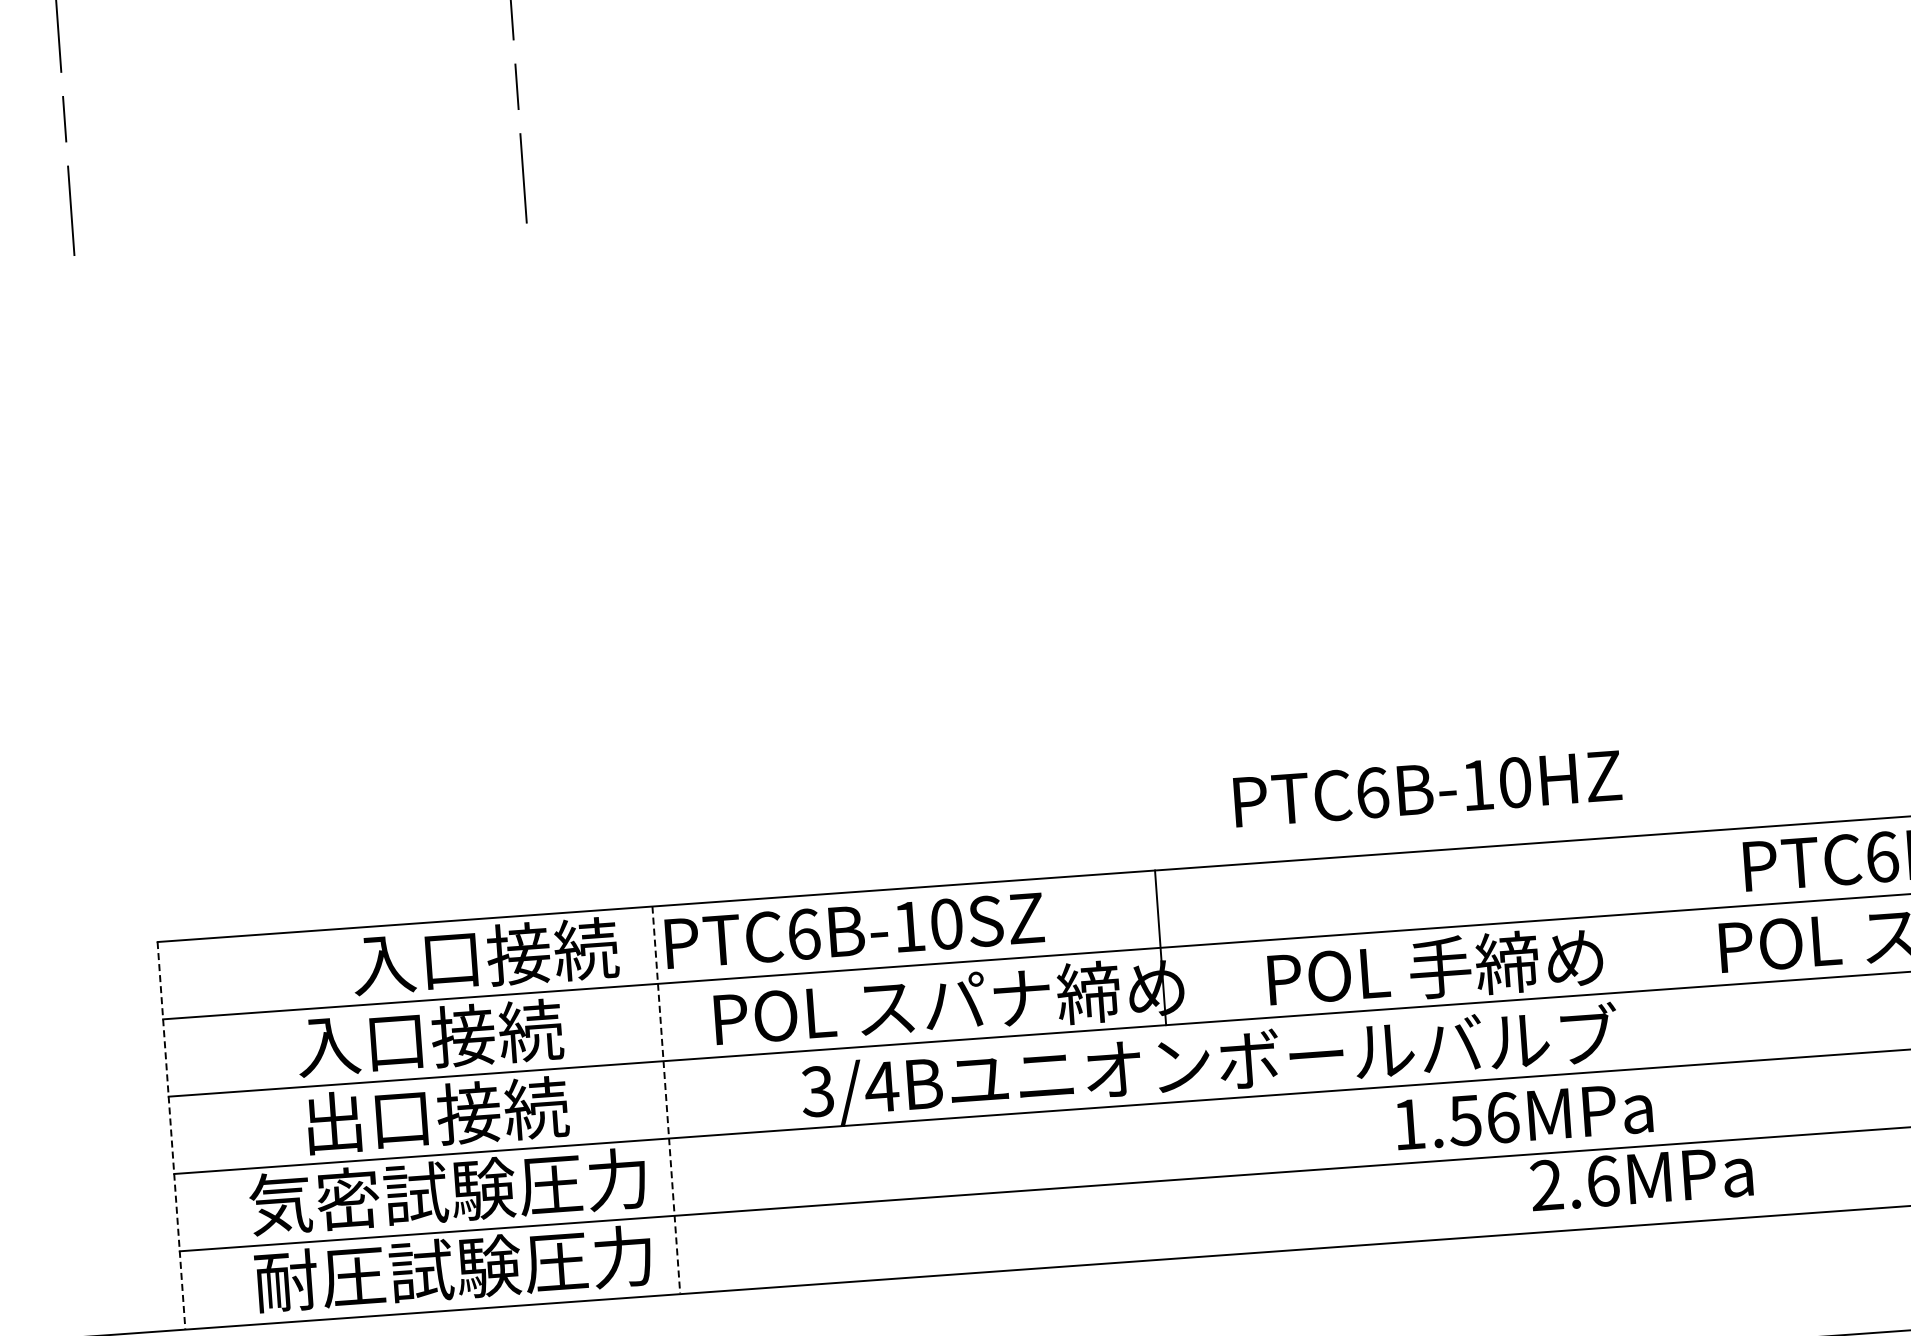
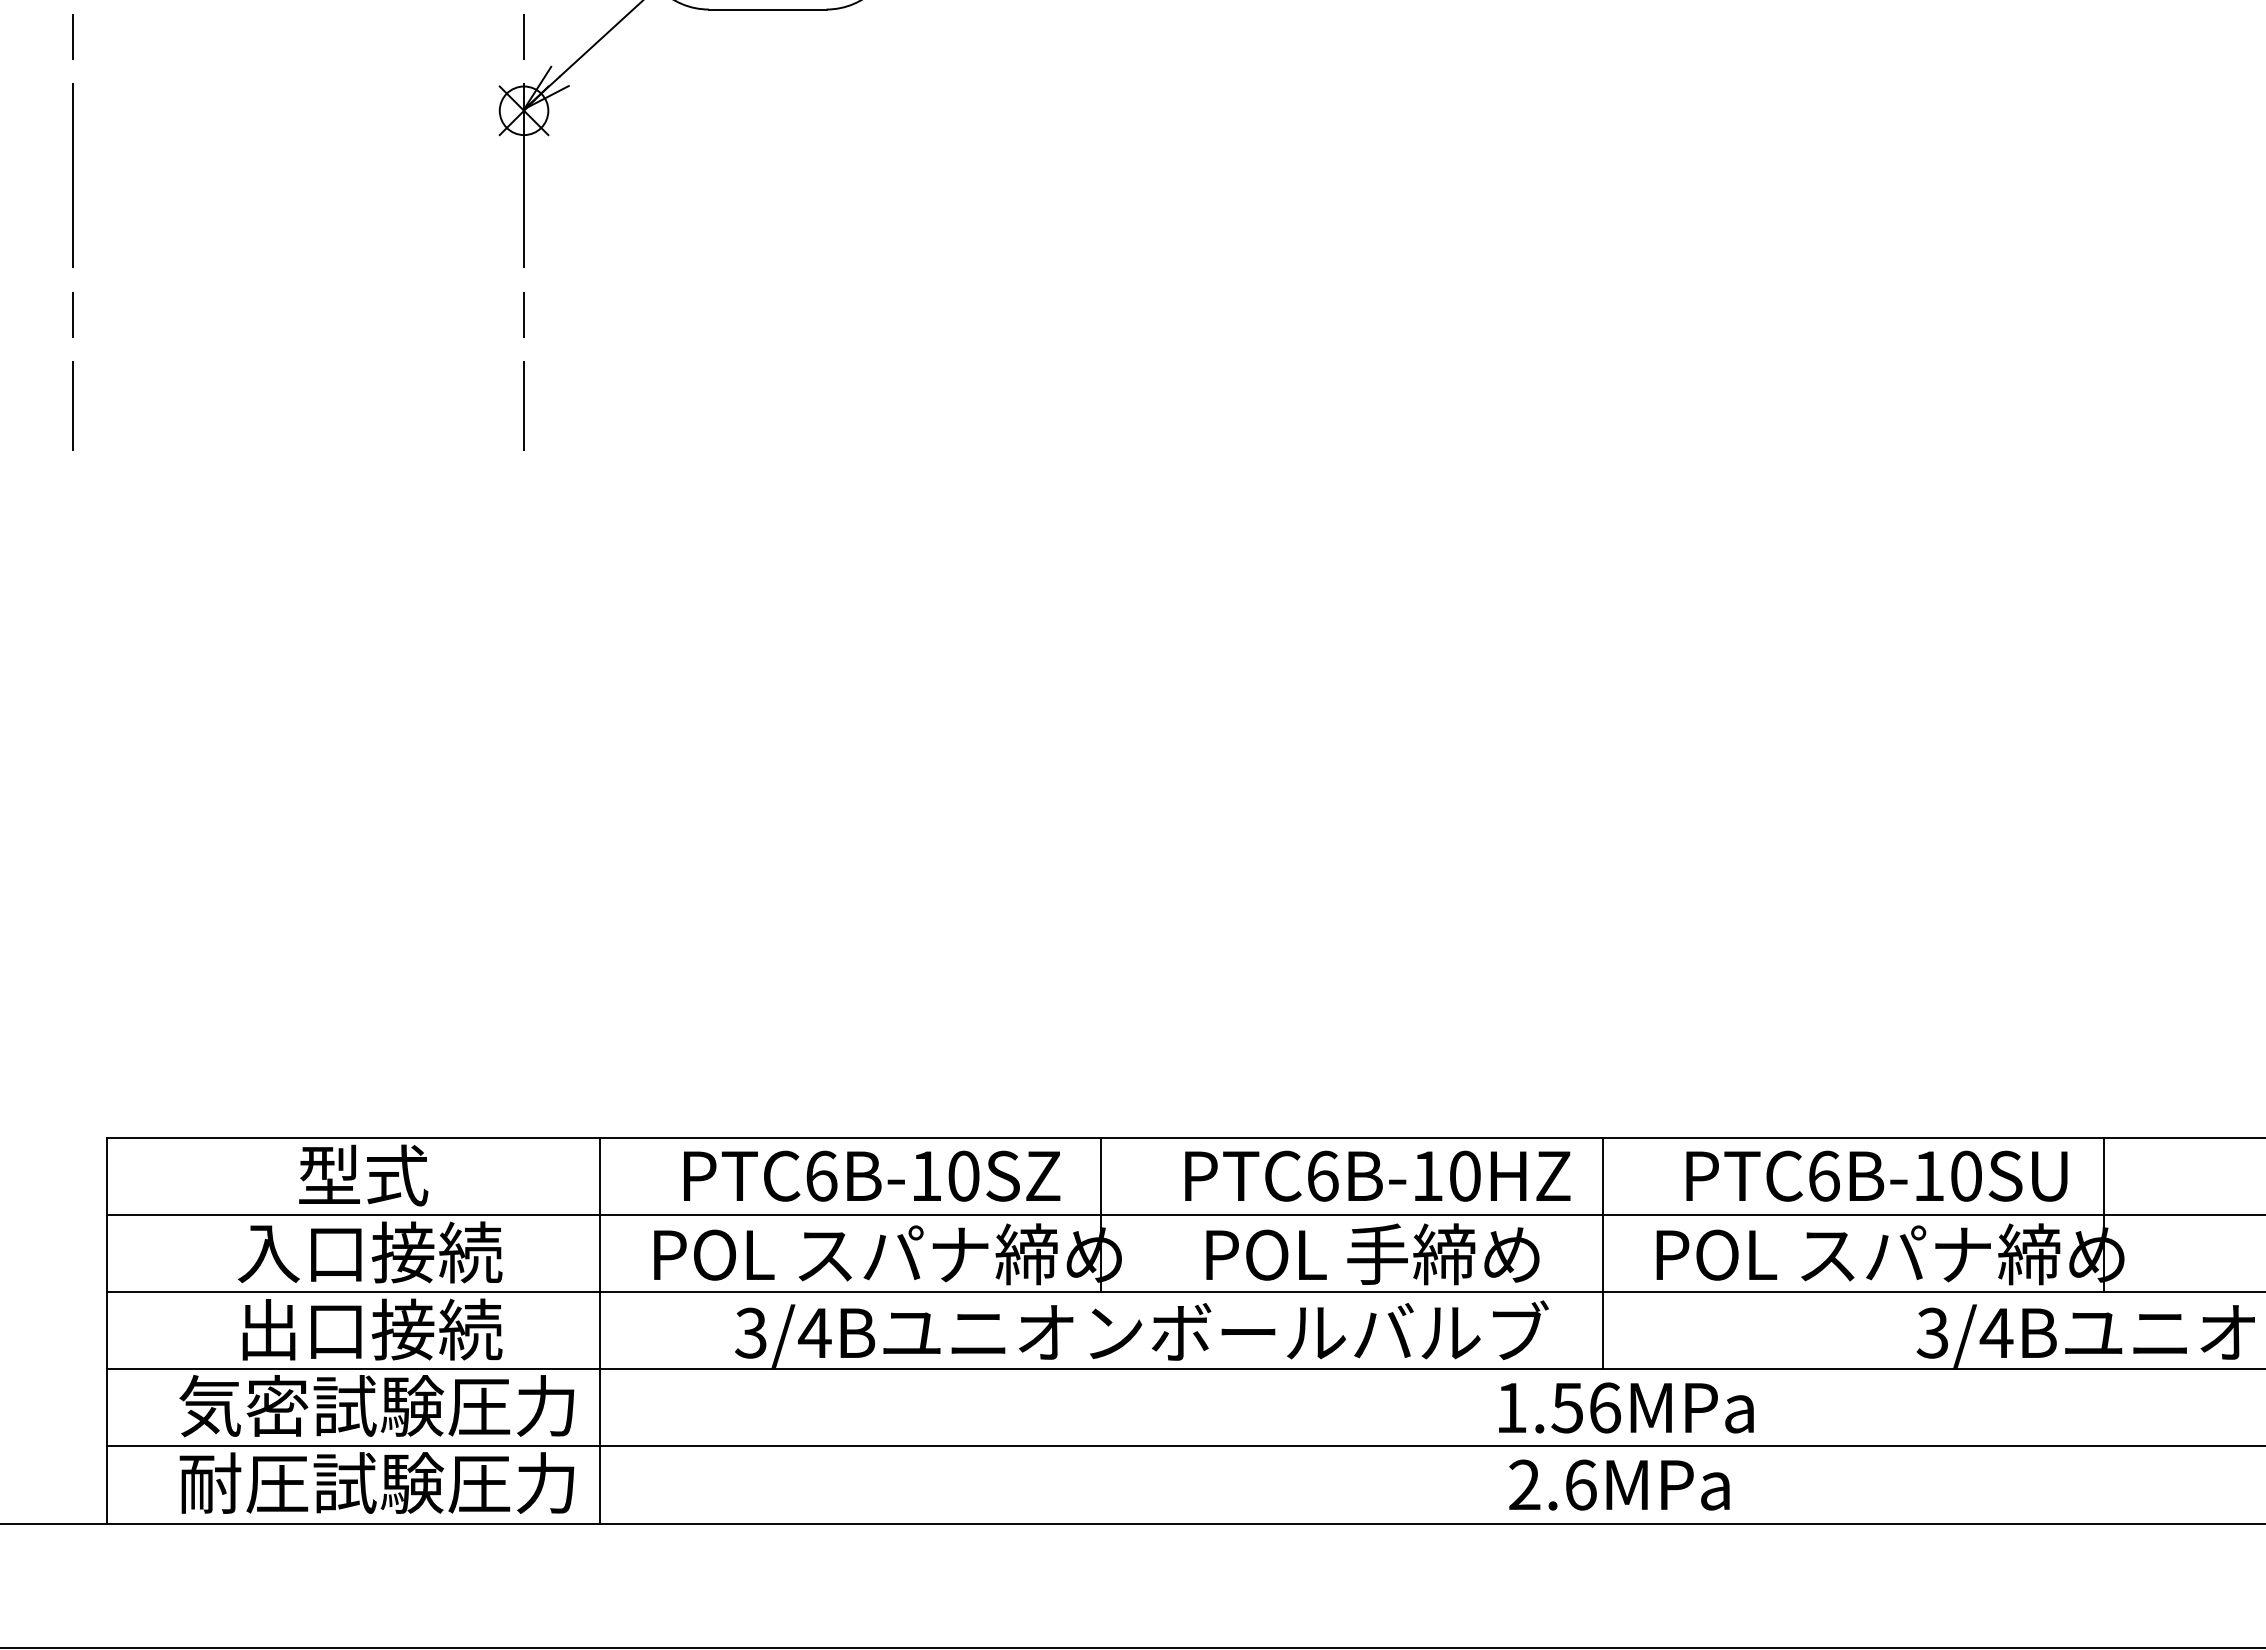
text: (1427, 788) -> (1377, 1175), moved
text: (855, 930) -> (872, 1175), moved
line: (1665, 950) -> (1602, 1253), added
text: (485, 956) -> (430, 1175), 入口接続 -> 型式
line: (666, 1099) -> (600, 1330), dashed -> solid
text: (1524, 1115) -> (1626, 1407), moved
line: (171, 1135) -> (106, 1330), dashed -> solid
text: (1641, 1177) -> (1619, 1484), moved

